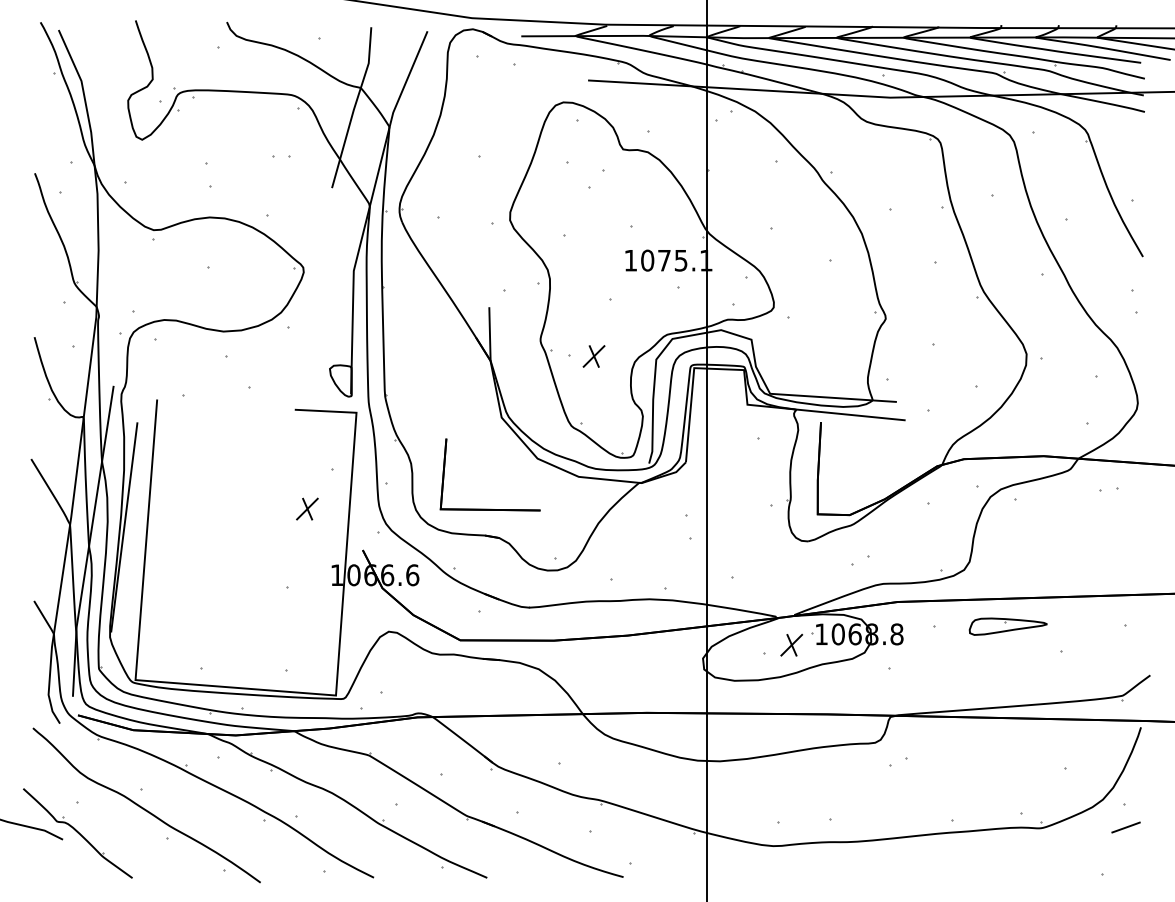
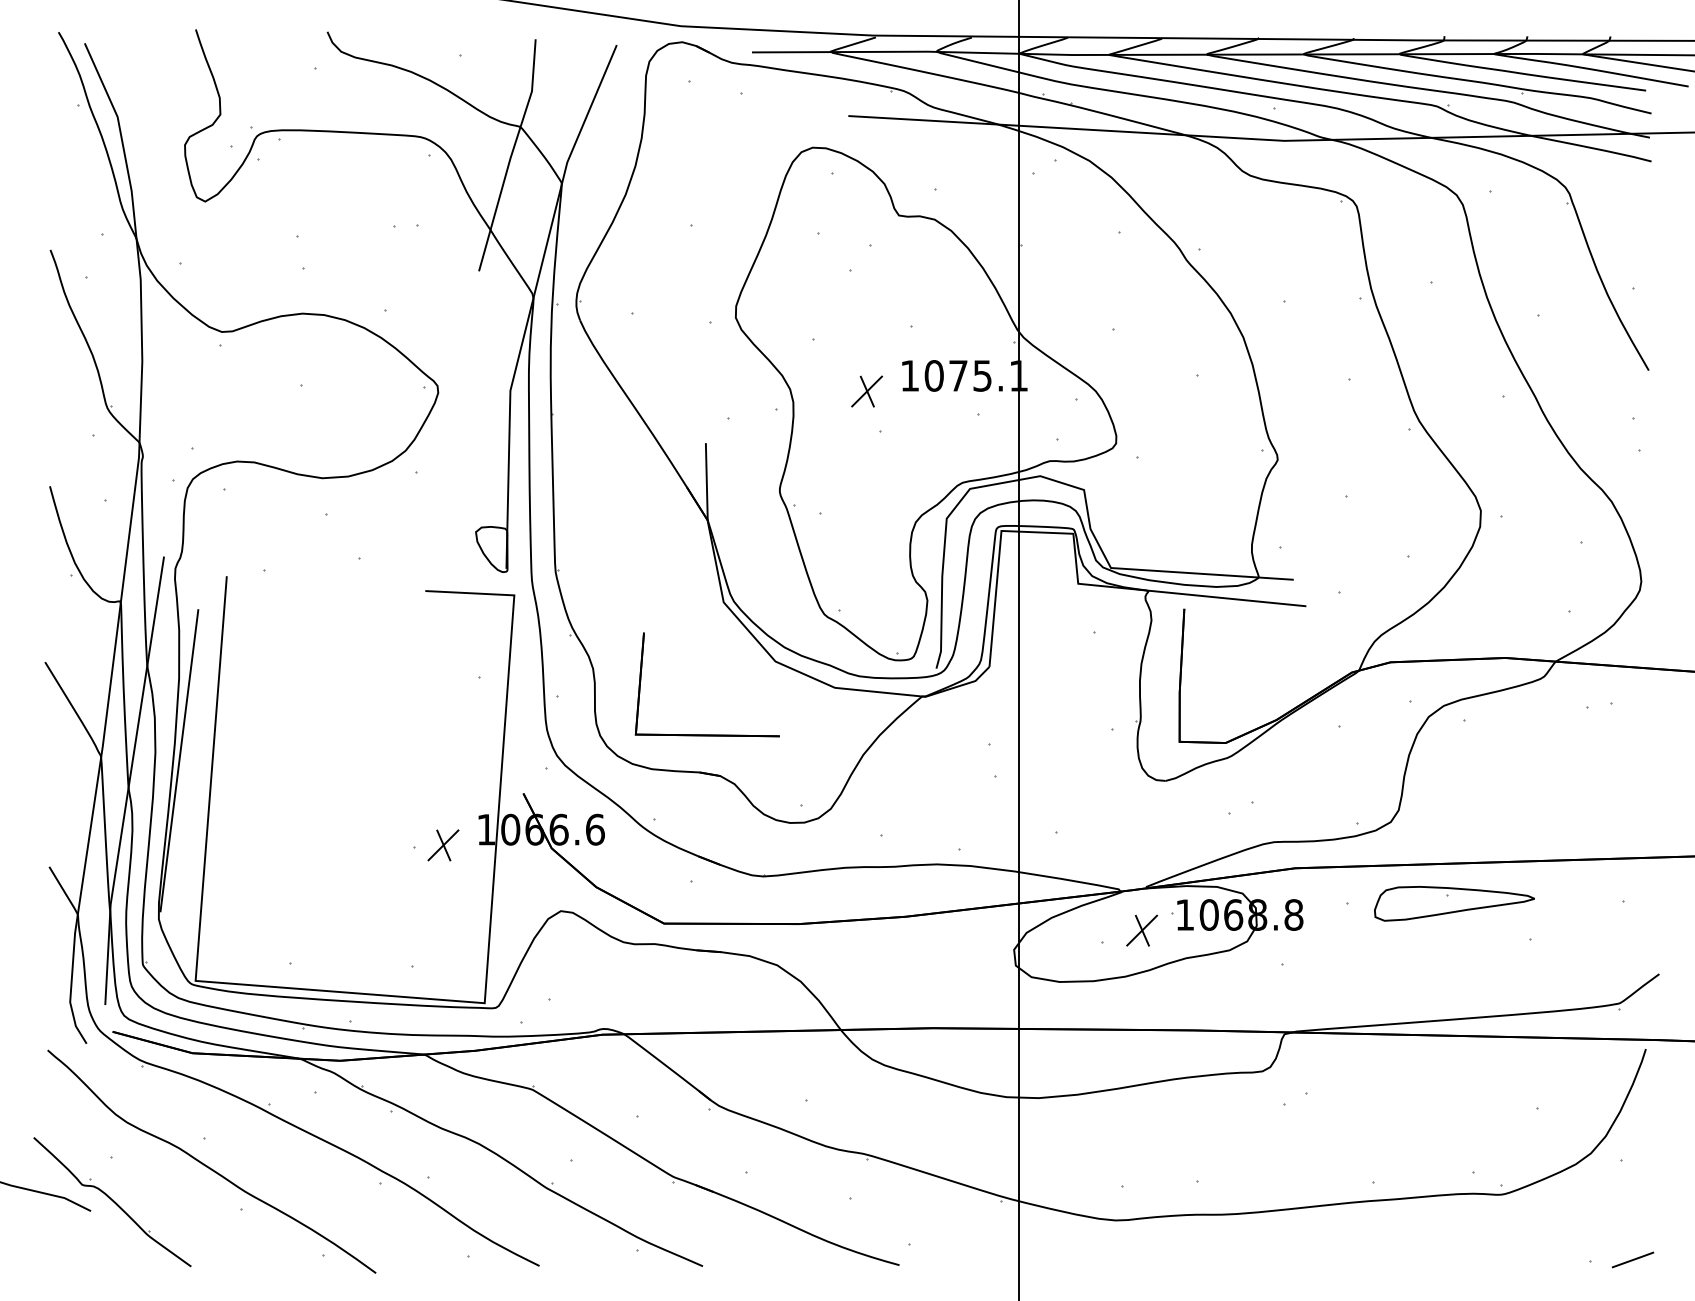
part: (593, 356) -> (866, 391), moved
part: (307, 508) -> (443, 844), moved
part: (1008, 626) -> (1454, 903), size x1.43
line: (1125, 827) -> (1632, 1259), moved

